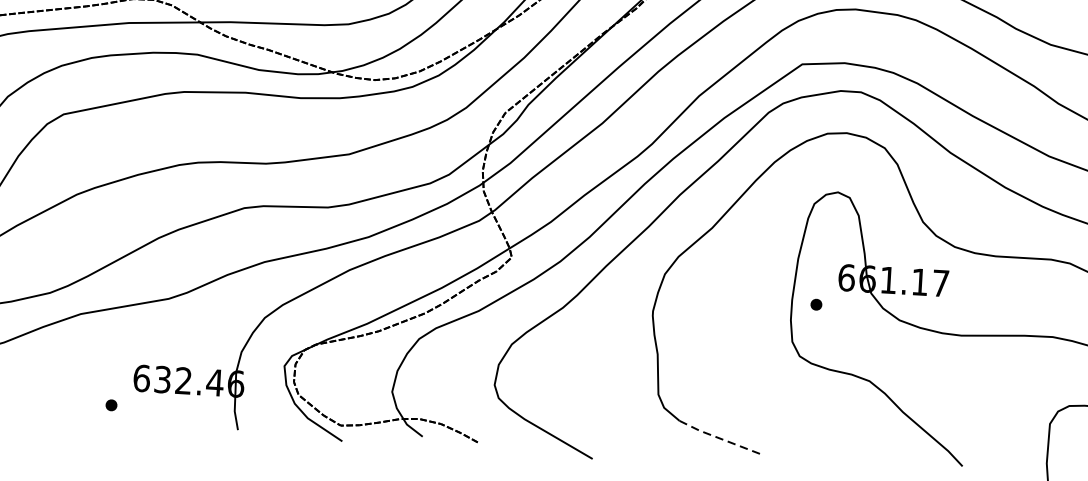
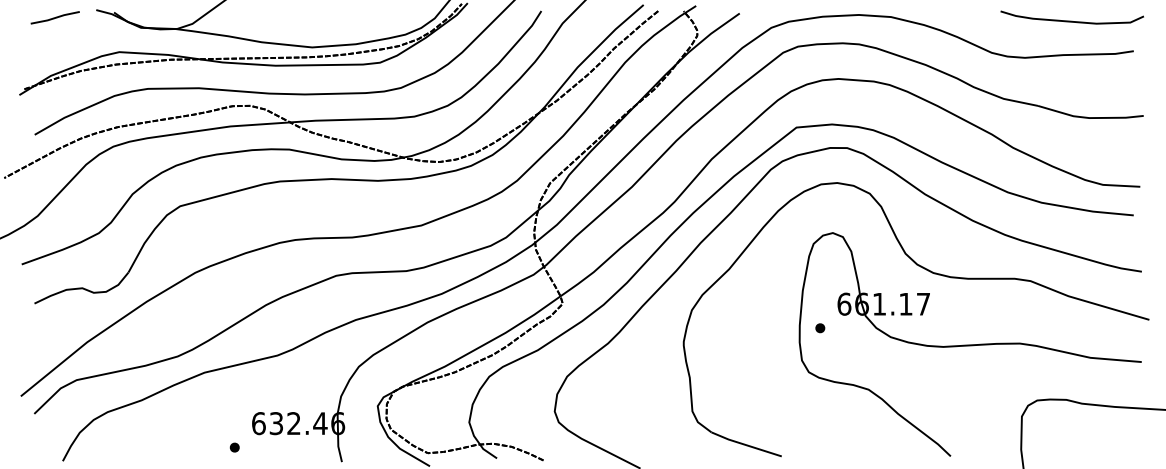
line: (719, 437) -> (745, 444), dashed -> solid

